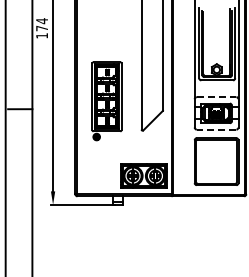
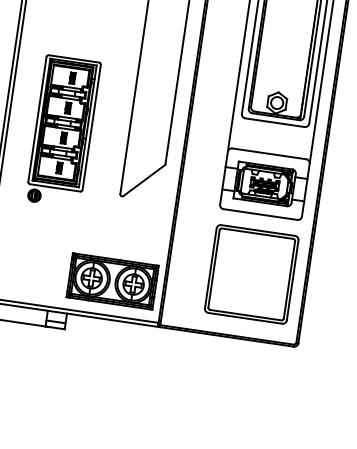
line: (216, 97) -> (269, 154), dashed -> solid
line: (216, 129) -> (260, 214), dashed -> solid

